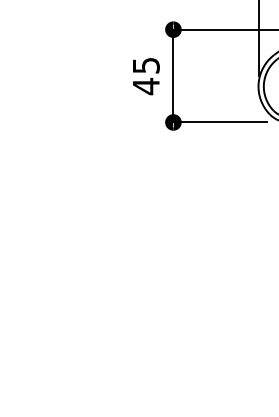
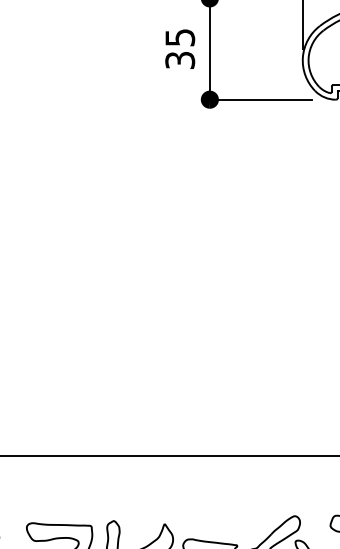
text: (146, 86) -> (180, 60), 45 -> 35

